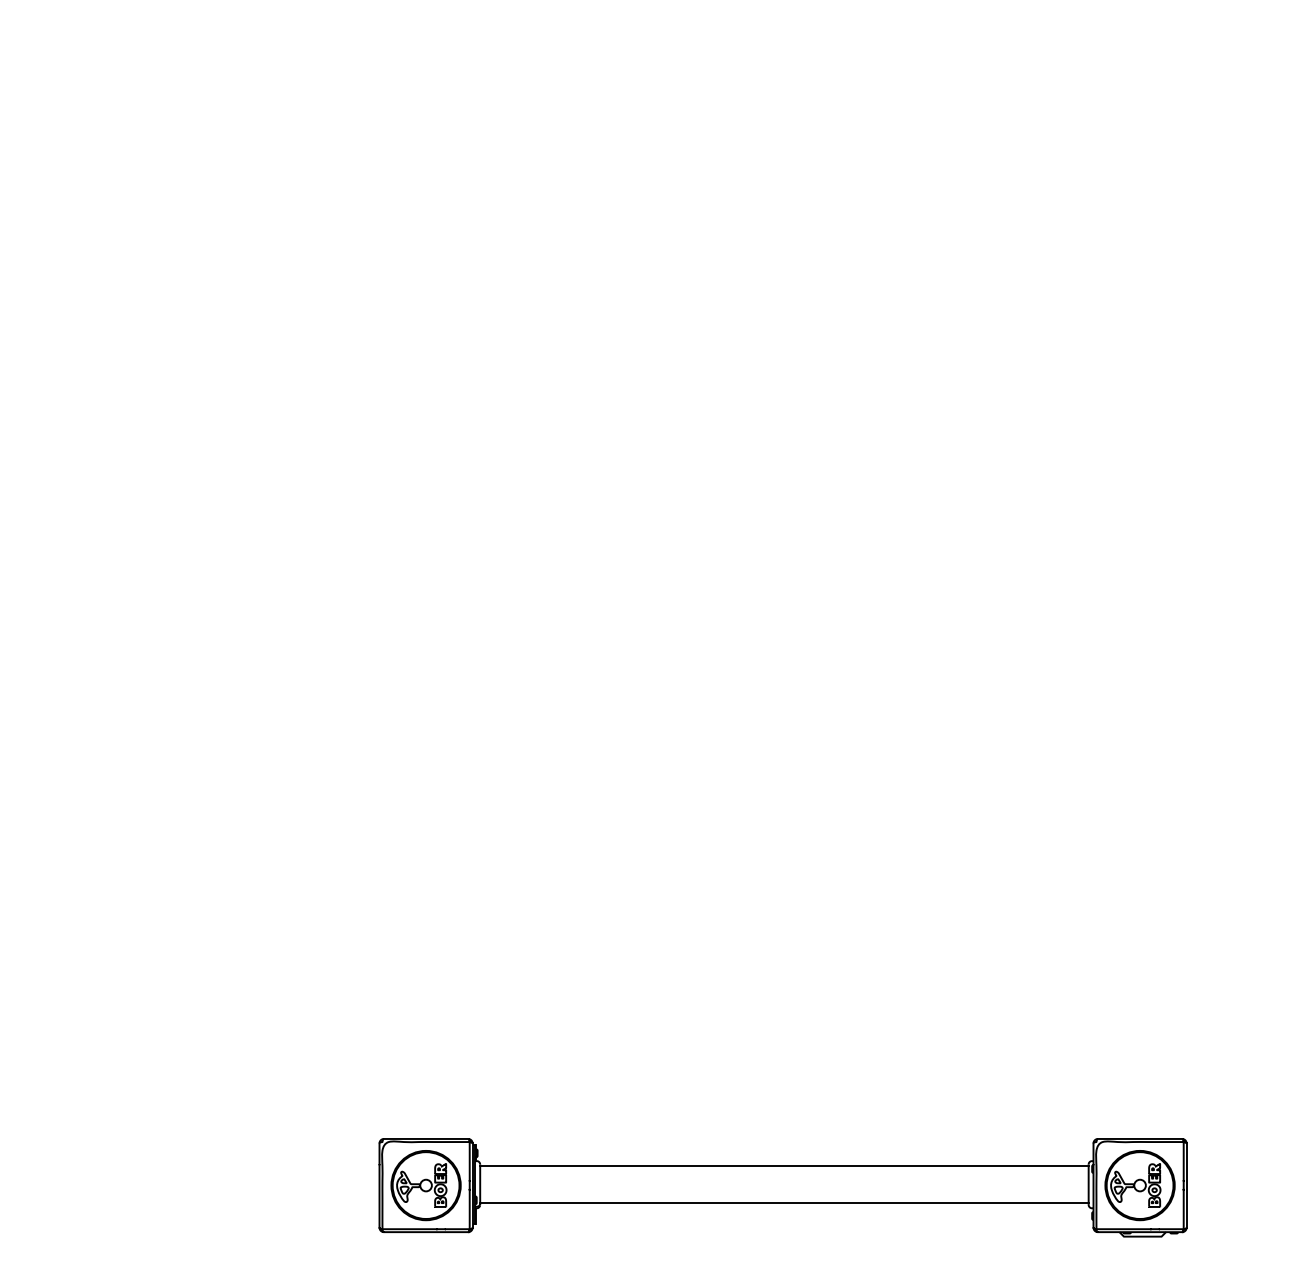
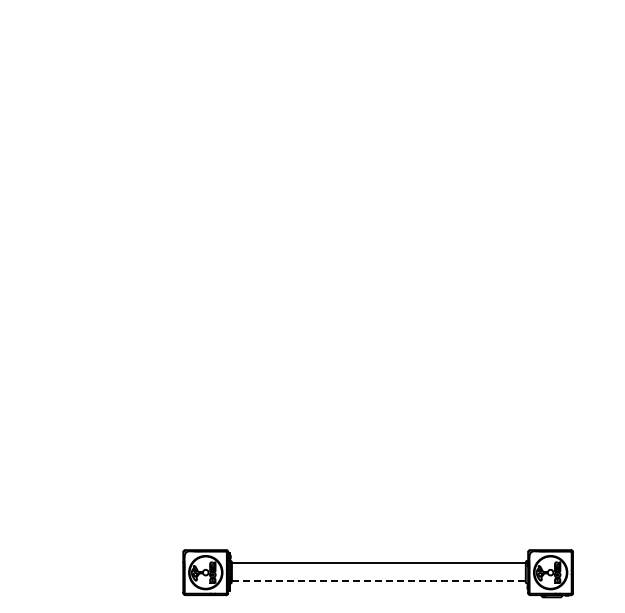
line: (783, 1203) -> (378, 581), solid -> dashed

